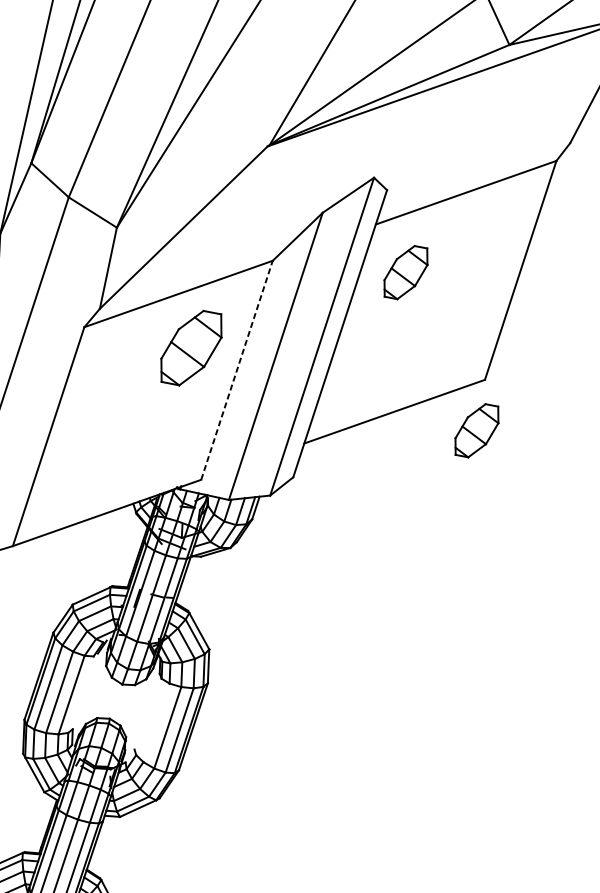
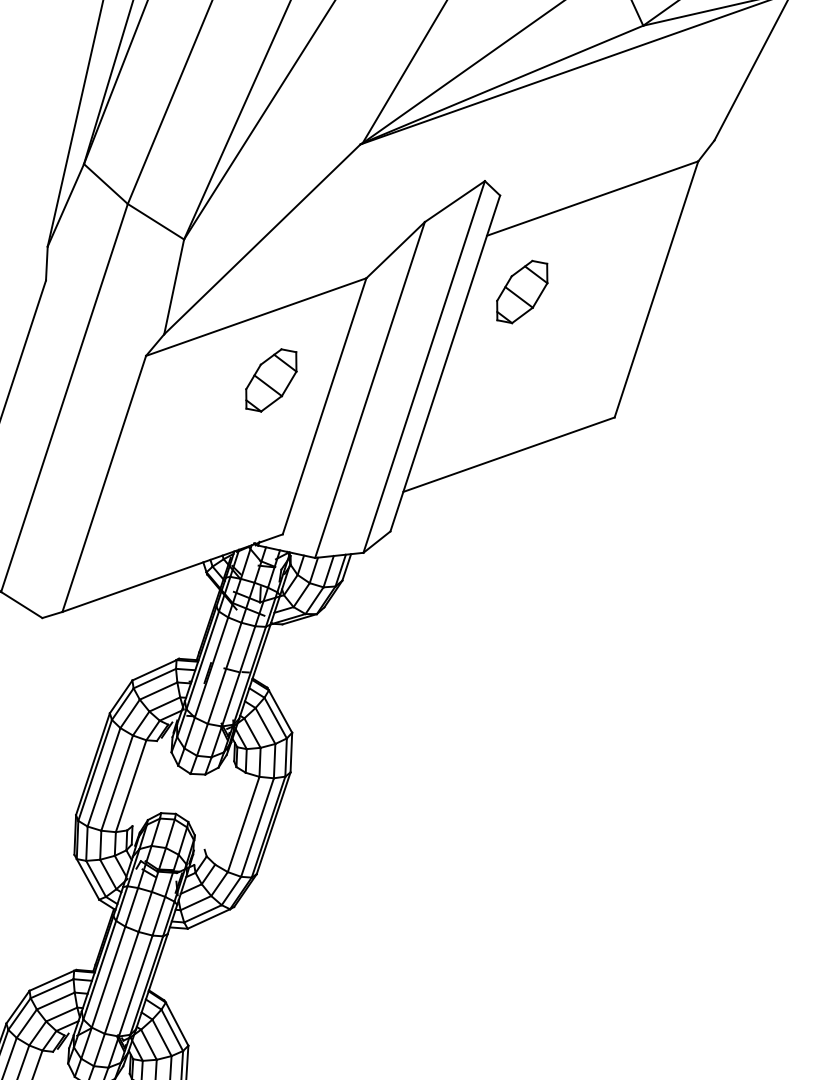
part: (191, 348) -> (271, 380), size x0.71
line: (236, 370) -> (324, 406), dashed -> solid
part: (477, 430) -> (605, 476), removed

